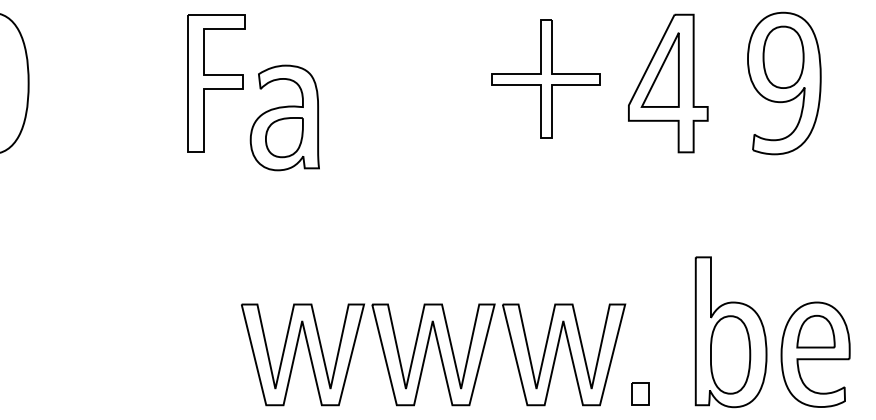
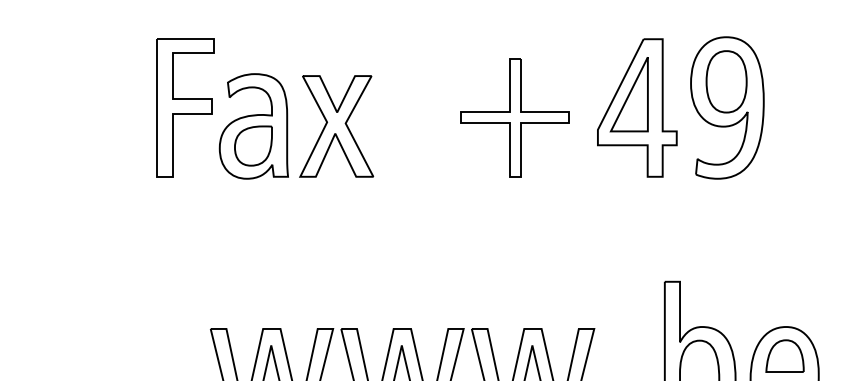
part: (545, 78) -> (514, 116), moved
part: (784, 83) -> (727, 107), moved
part: (367, 101) -> (336, 125), added
part: (284, 117) -> (253, 125), moved

